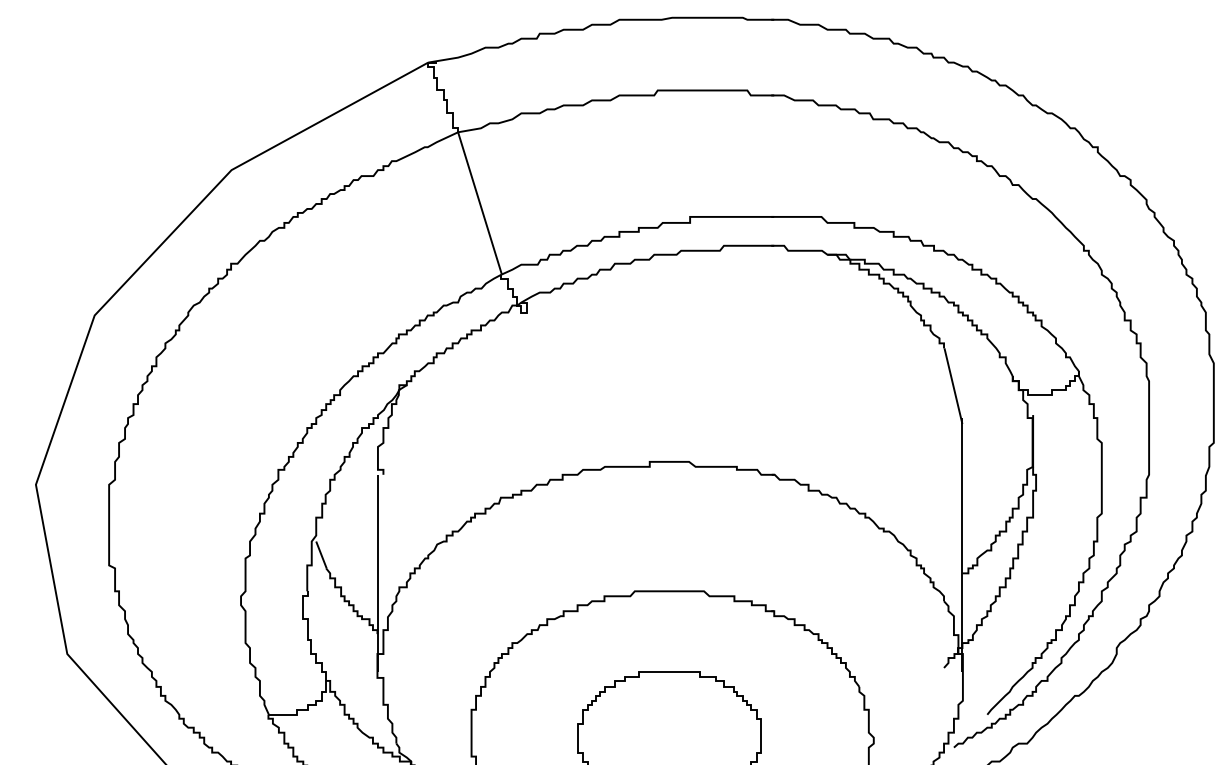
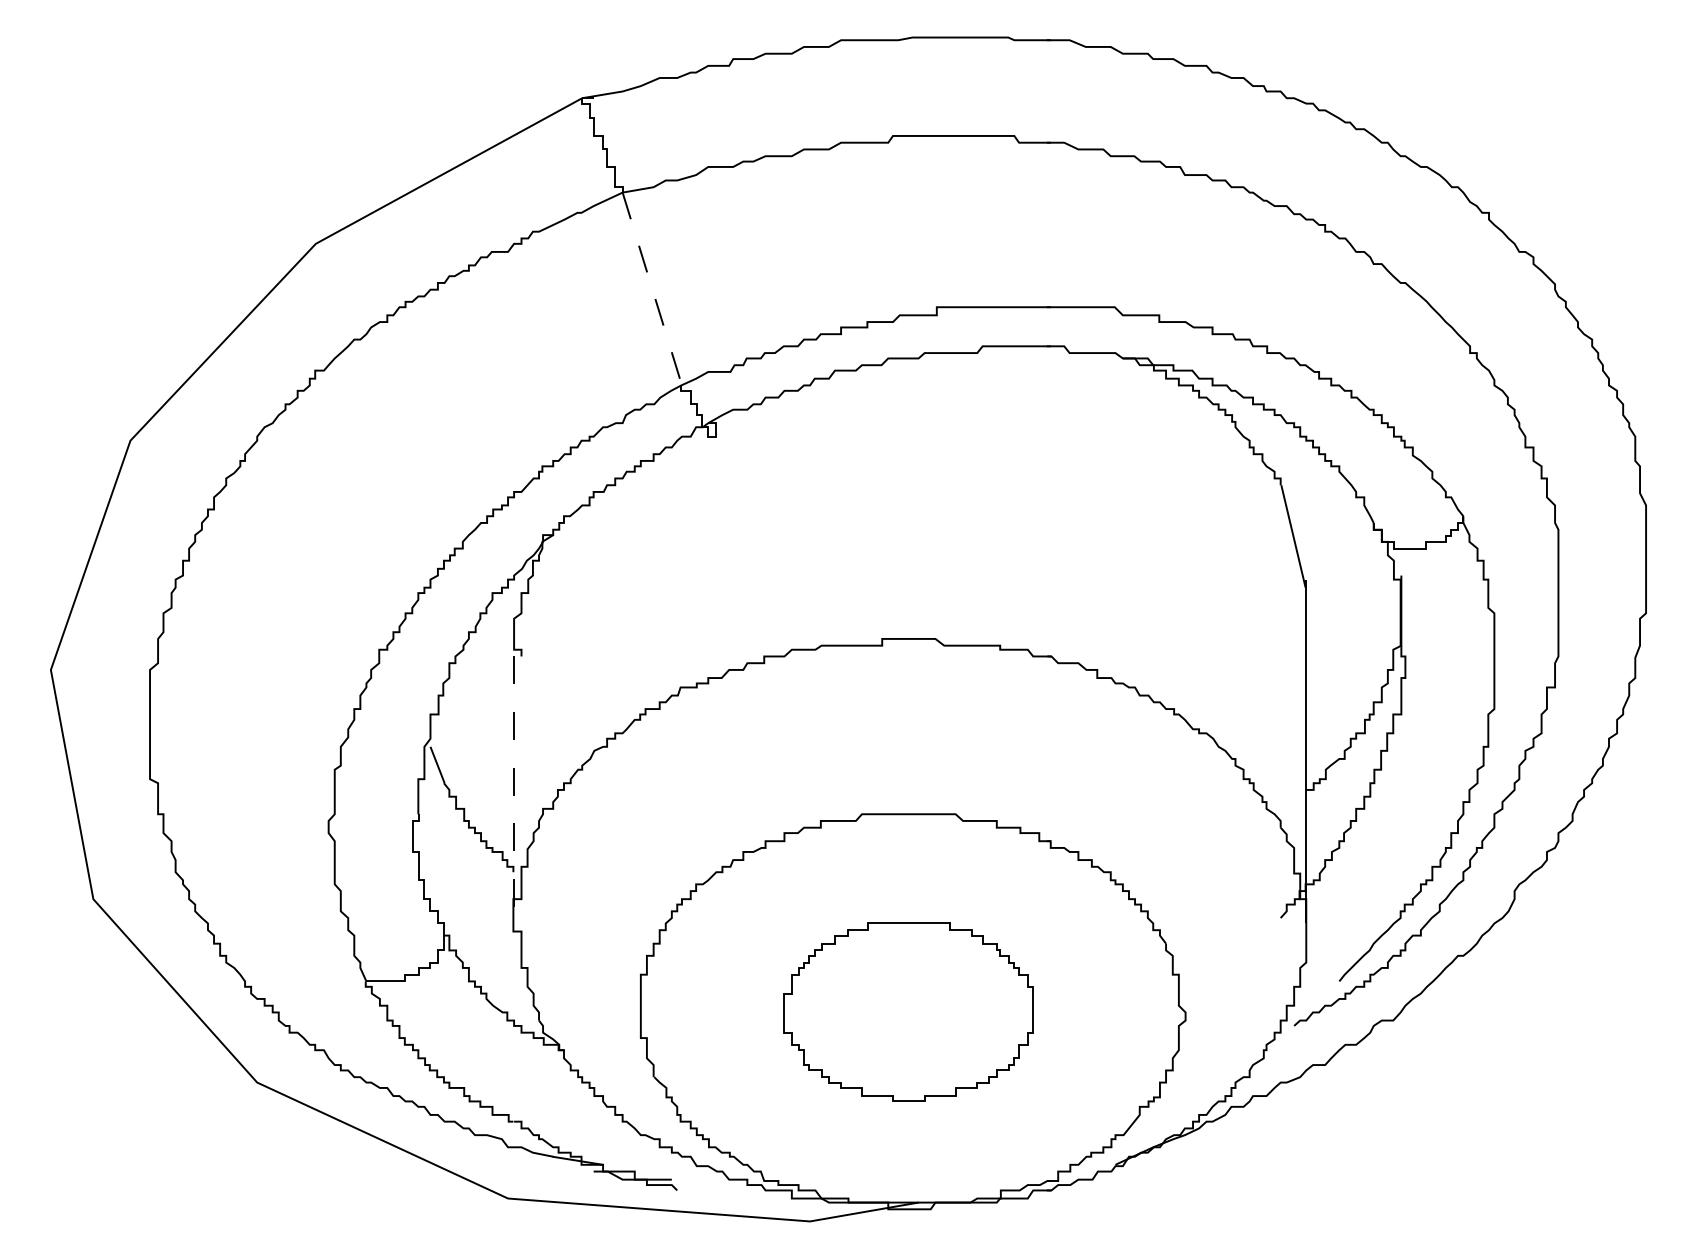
line: (480, 203) -> (652, 289), solid -> dashed
line: (378, 573) -> (514, 790), solid -> dashed

